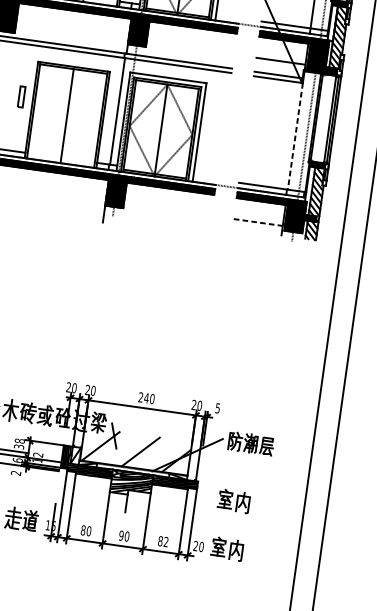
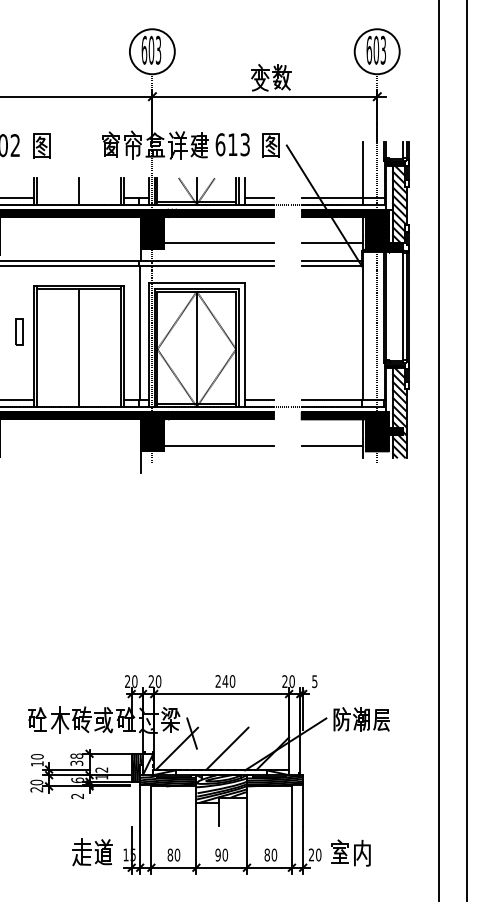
line: (227, 16) -> (258, 197), added
line: (190, 48) -> (218, 243), added
line: (295, 136) -> (363, 333), dashed -> solid
line: (204, 178) -> (258, 400), added
line: (167, 209) -> (218, 445), added
line: (258, 222) -> (332, 445), dashed -> solid
part: (233, 500) -> (350, 792), removed
text: (166, 541) -> (274, 854), 82 -> 80

